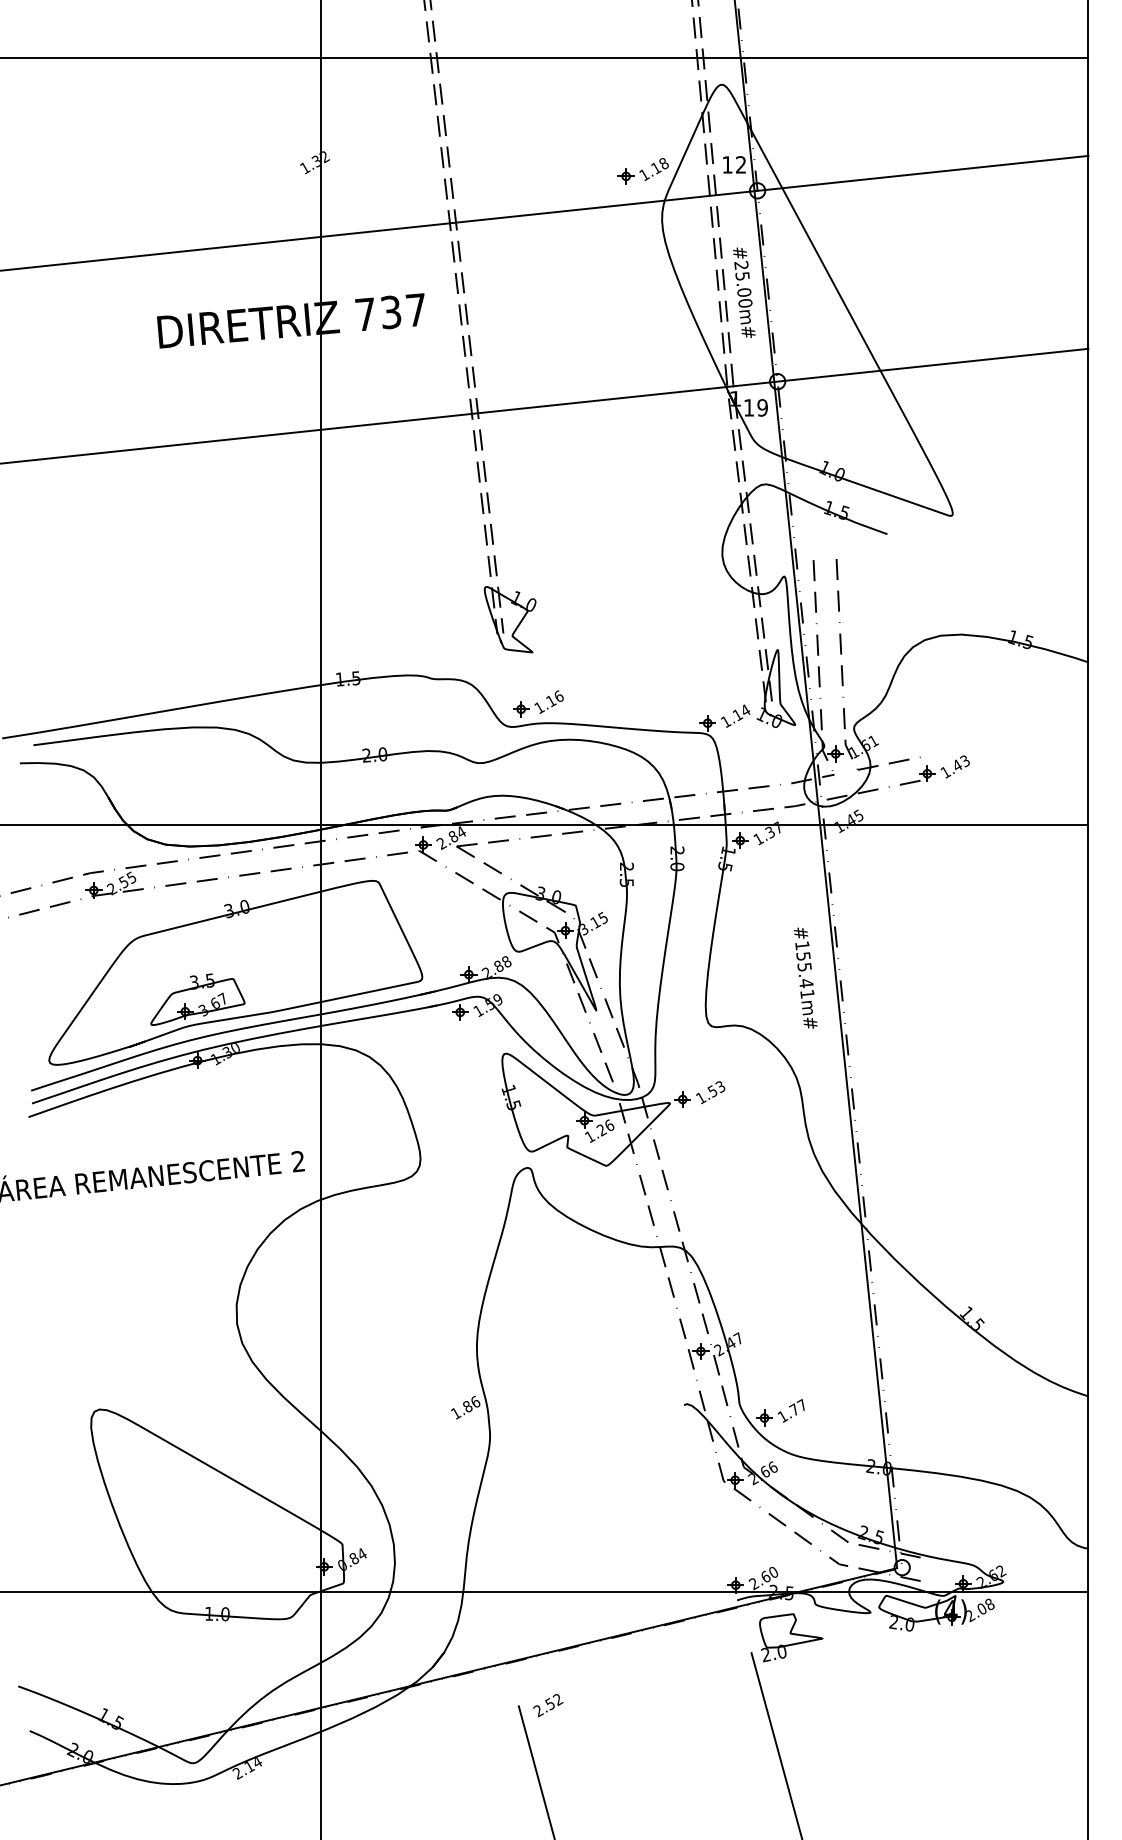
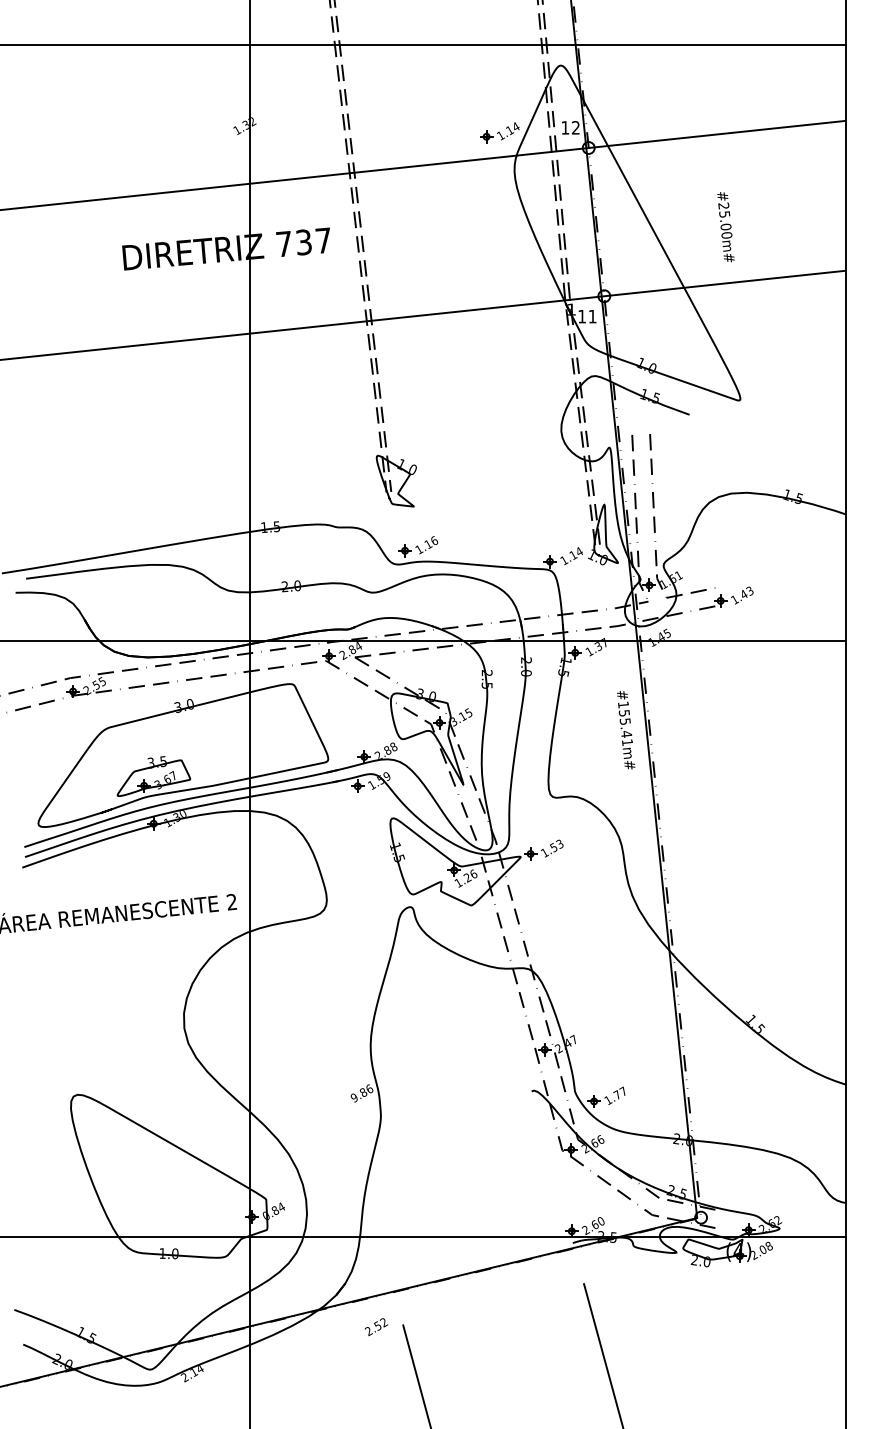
text: (663, 163) -> (515, 126), 1.18 -> 1.14
text: (744, 292) -> (726, 226), moved
text: (762, 407) -> (592, 316), 19 -> 11
text: (805, 977) -> (625, 729), moved
text: (456, 1413) -> (354, 1097), 1.86 -> 9.86
part: (791, 1637) -> (615, 1271), removed
text: (548, 1705) -> (376, 1327), moved

